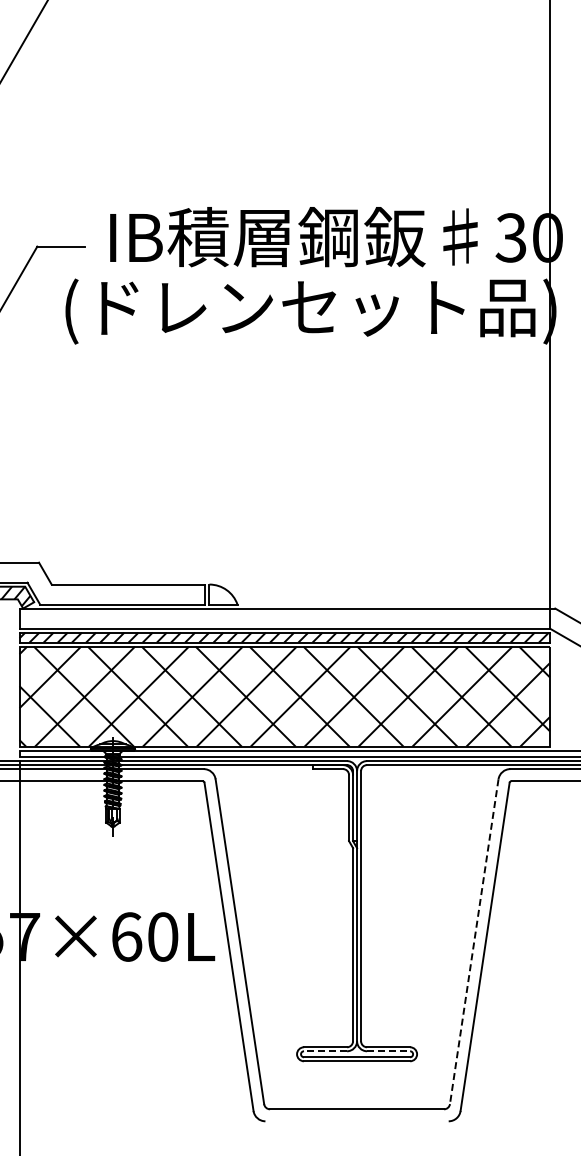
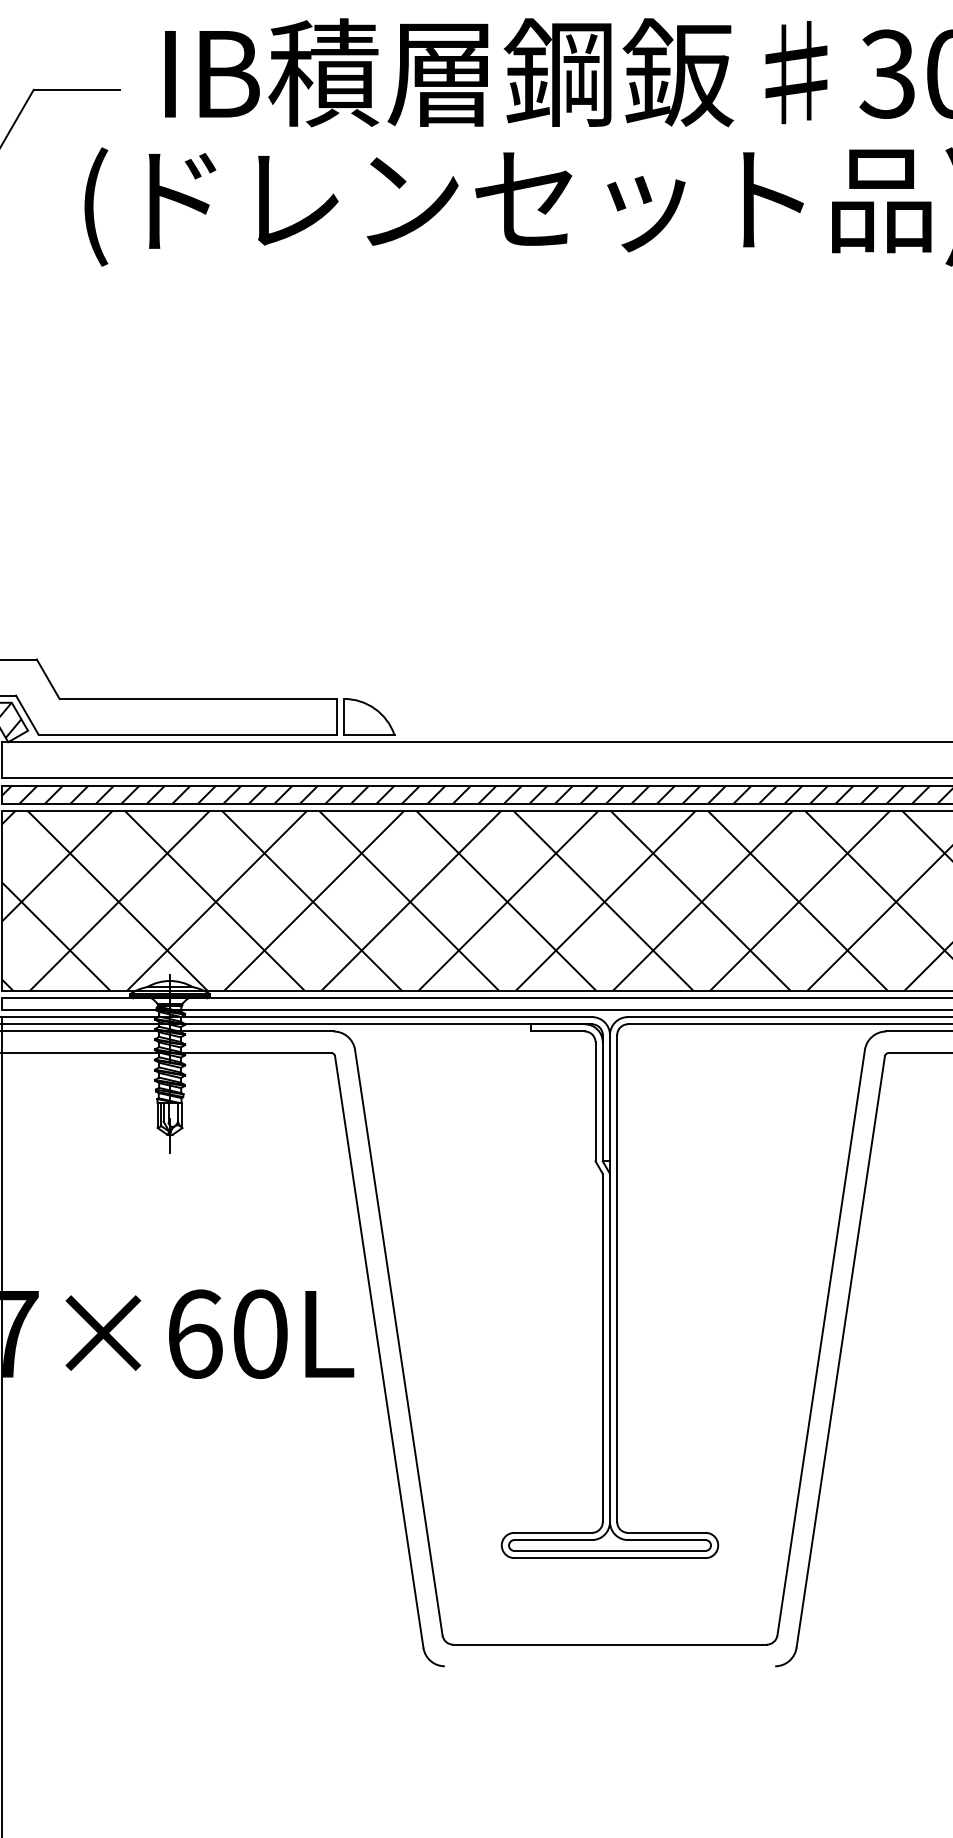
line: (474, 942) -> (821, 1344), dashed -> solid
line: (325, 1051) -> (553, 1540), dashed -> solid
line: (388, 1051) -> (666, 1540), dashed -> solid

